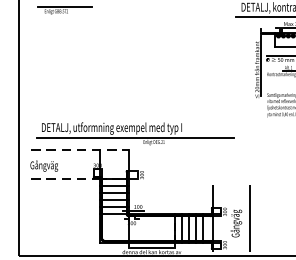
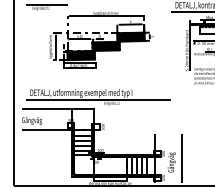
part: (139, 54) -> (101, 39), added
line: (80, 149) -> (58, 108), dashed -> solid
line: (65, 179) -> (47, 130), dashed -> solid

